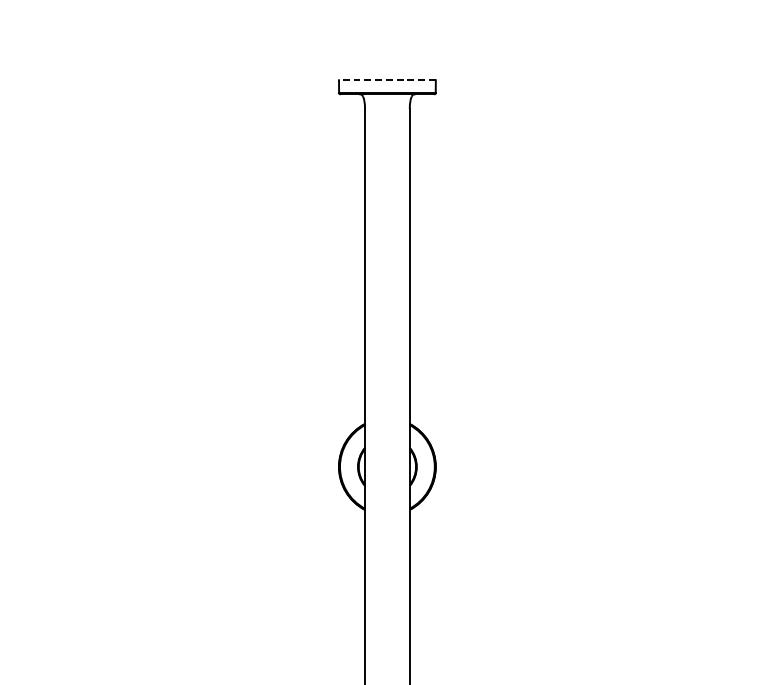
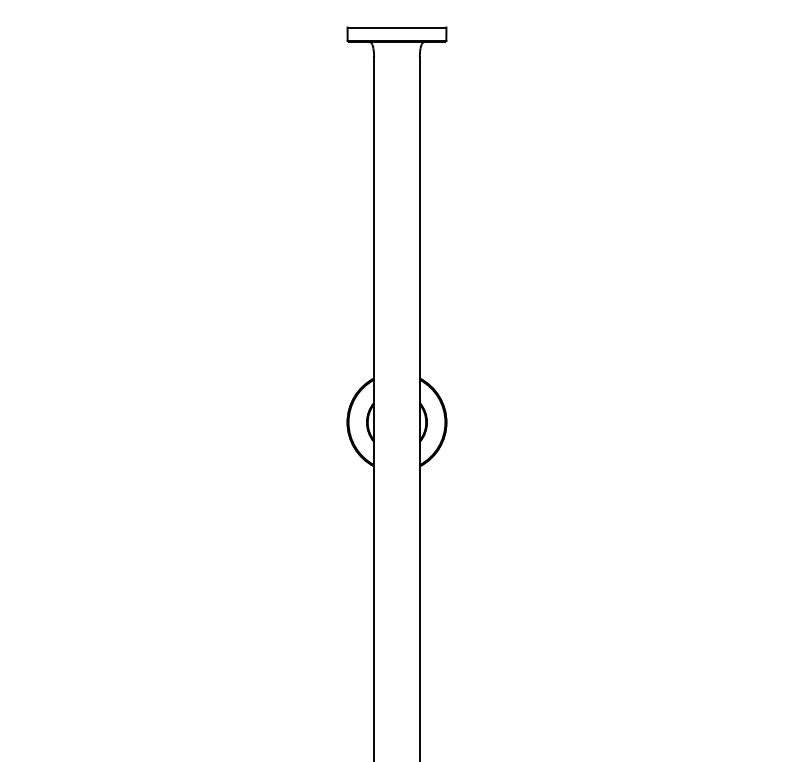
line: (386, 80) -> (396, 27), dashed -> solid

